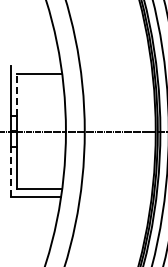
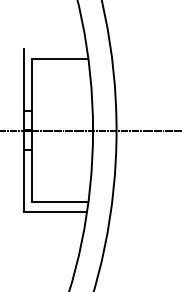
line: (16, 95) -> (31, 85), dashed -> solid
line: (10, 172) -> (23, 181), dashed -> solid

